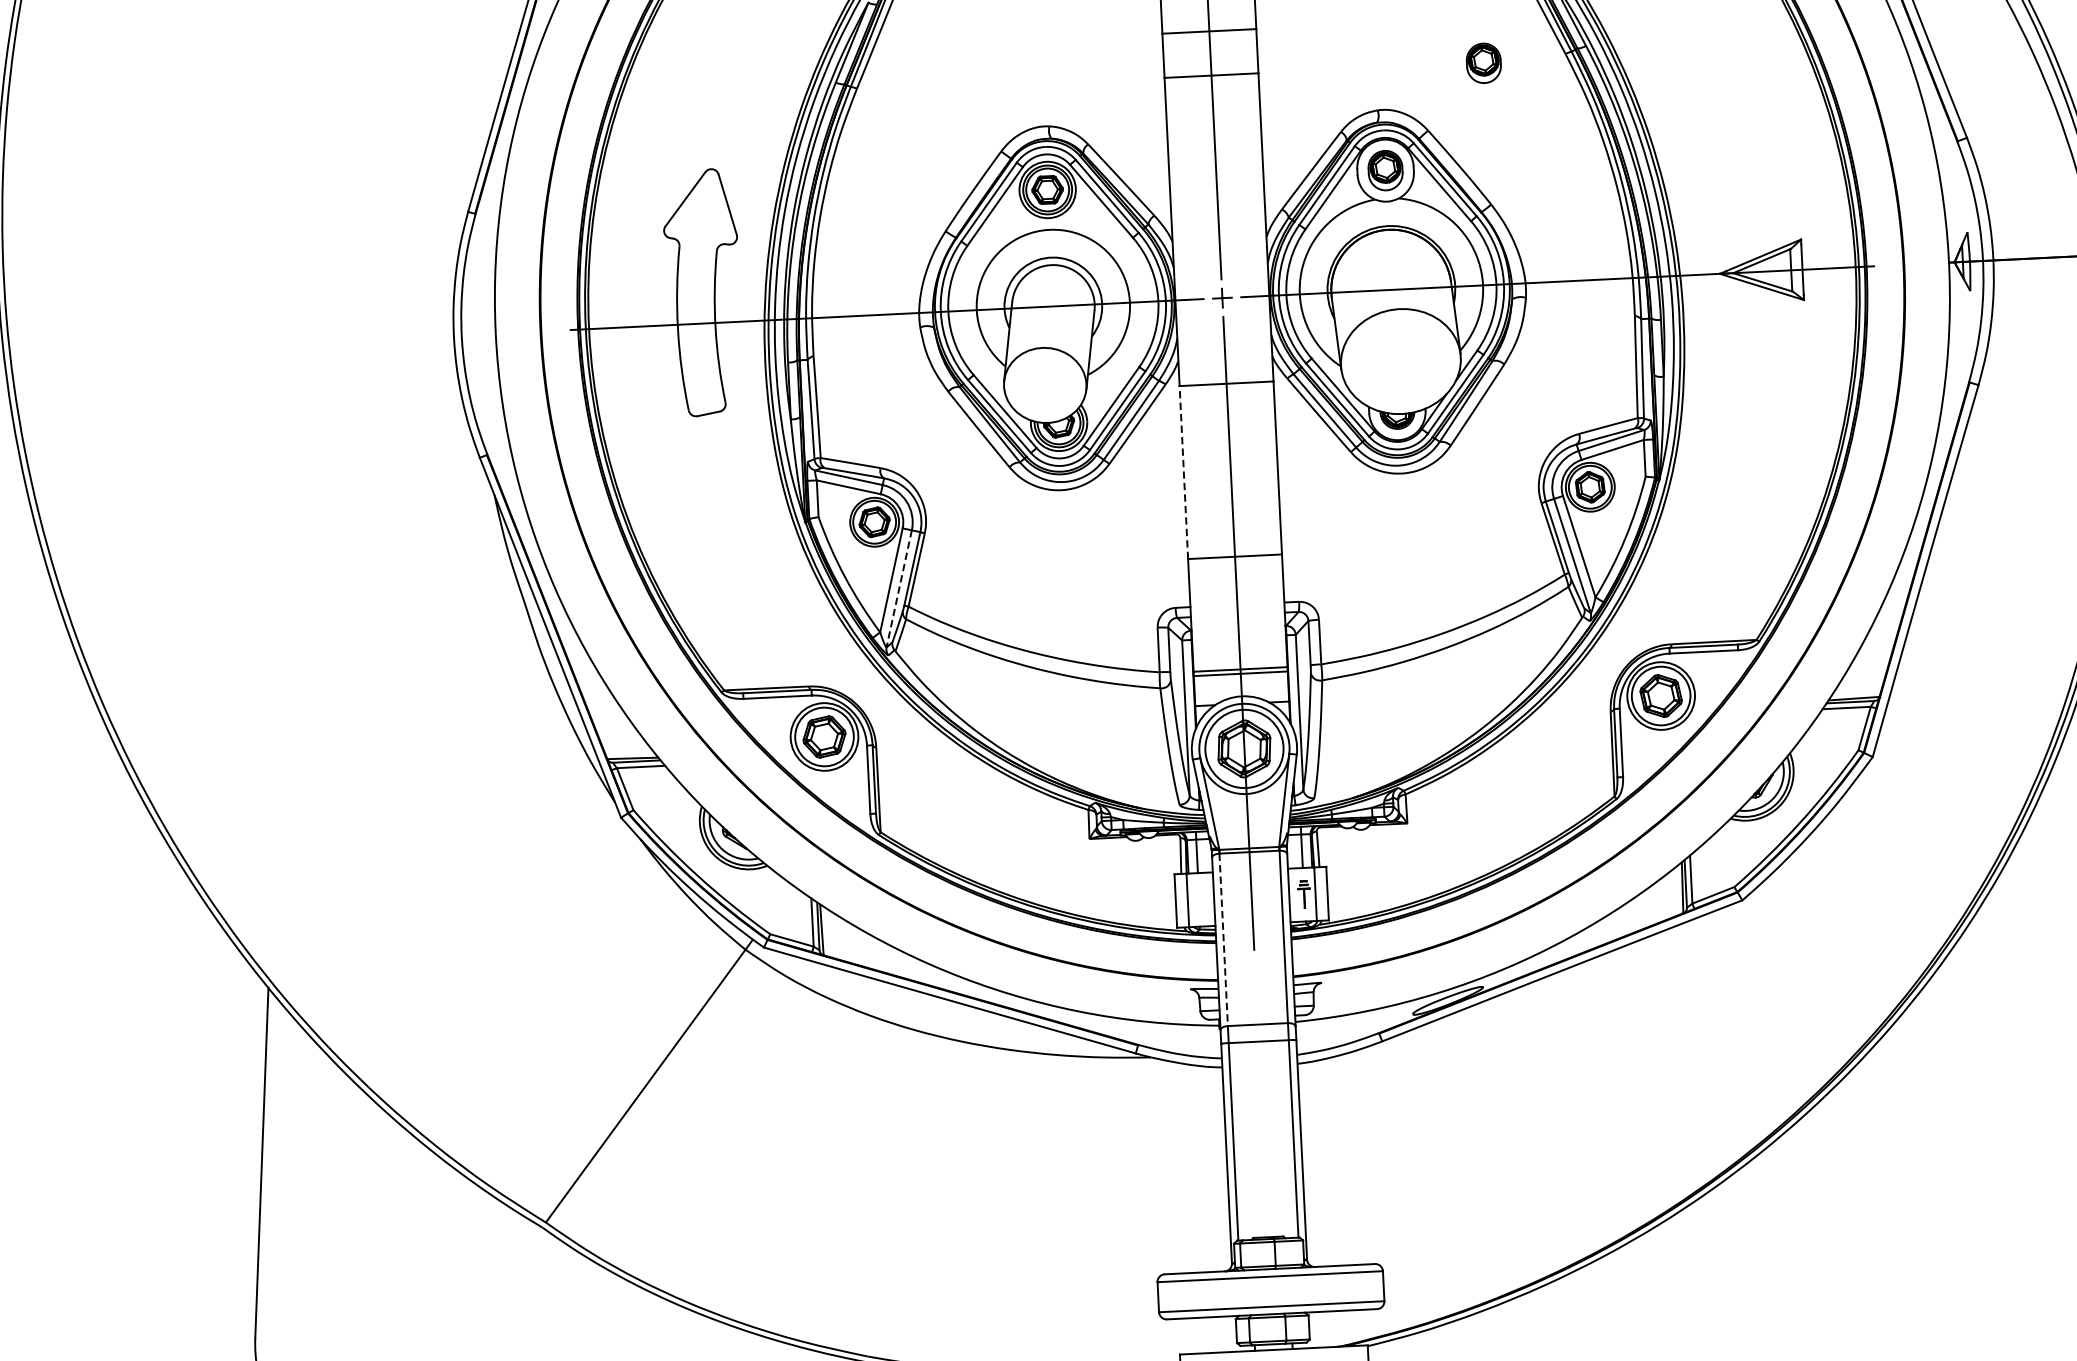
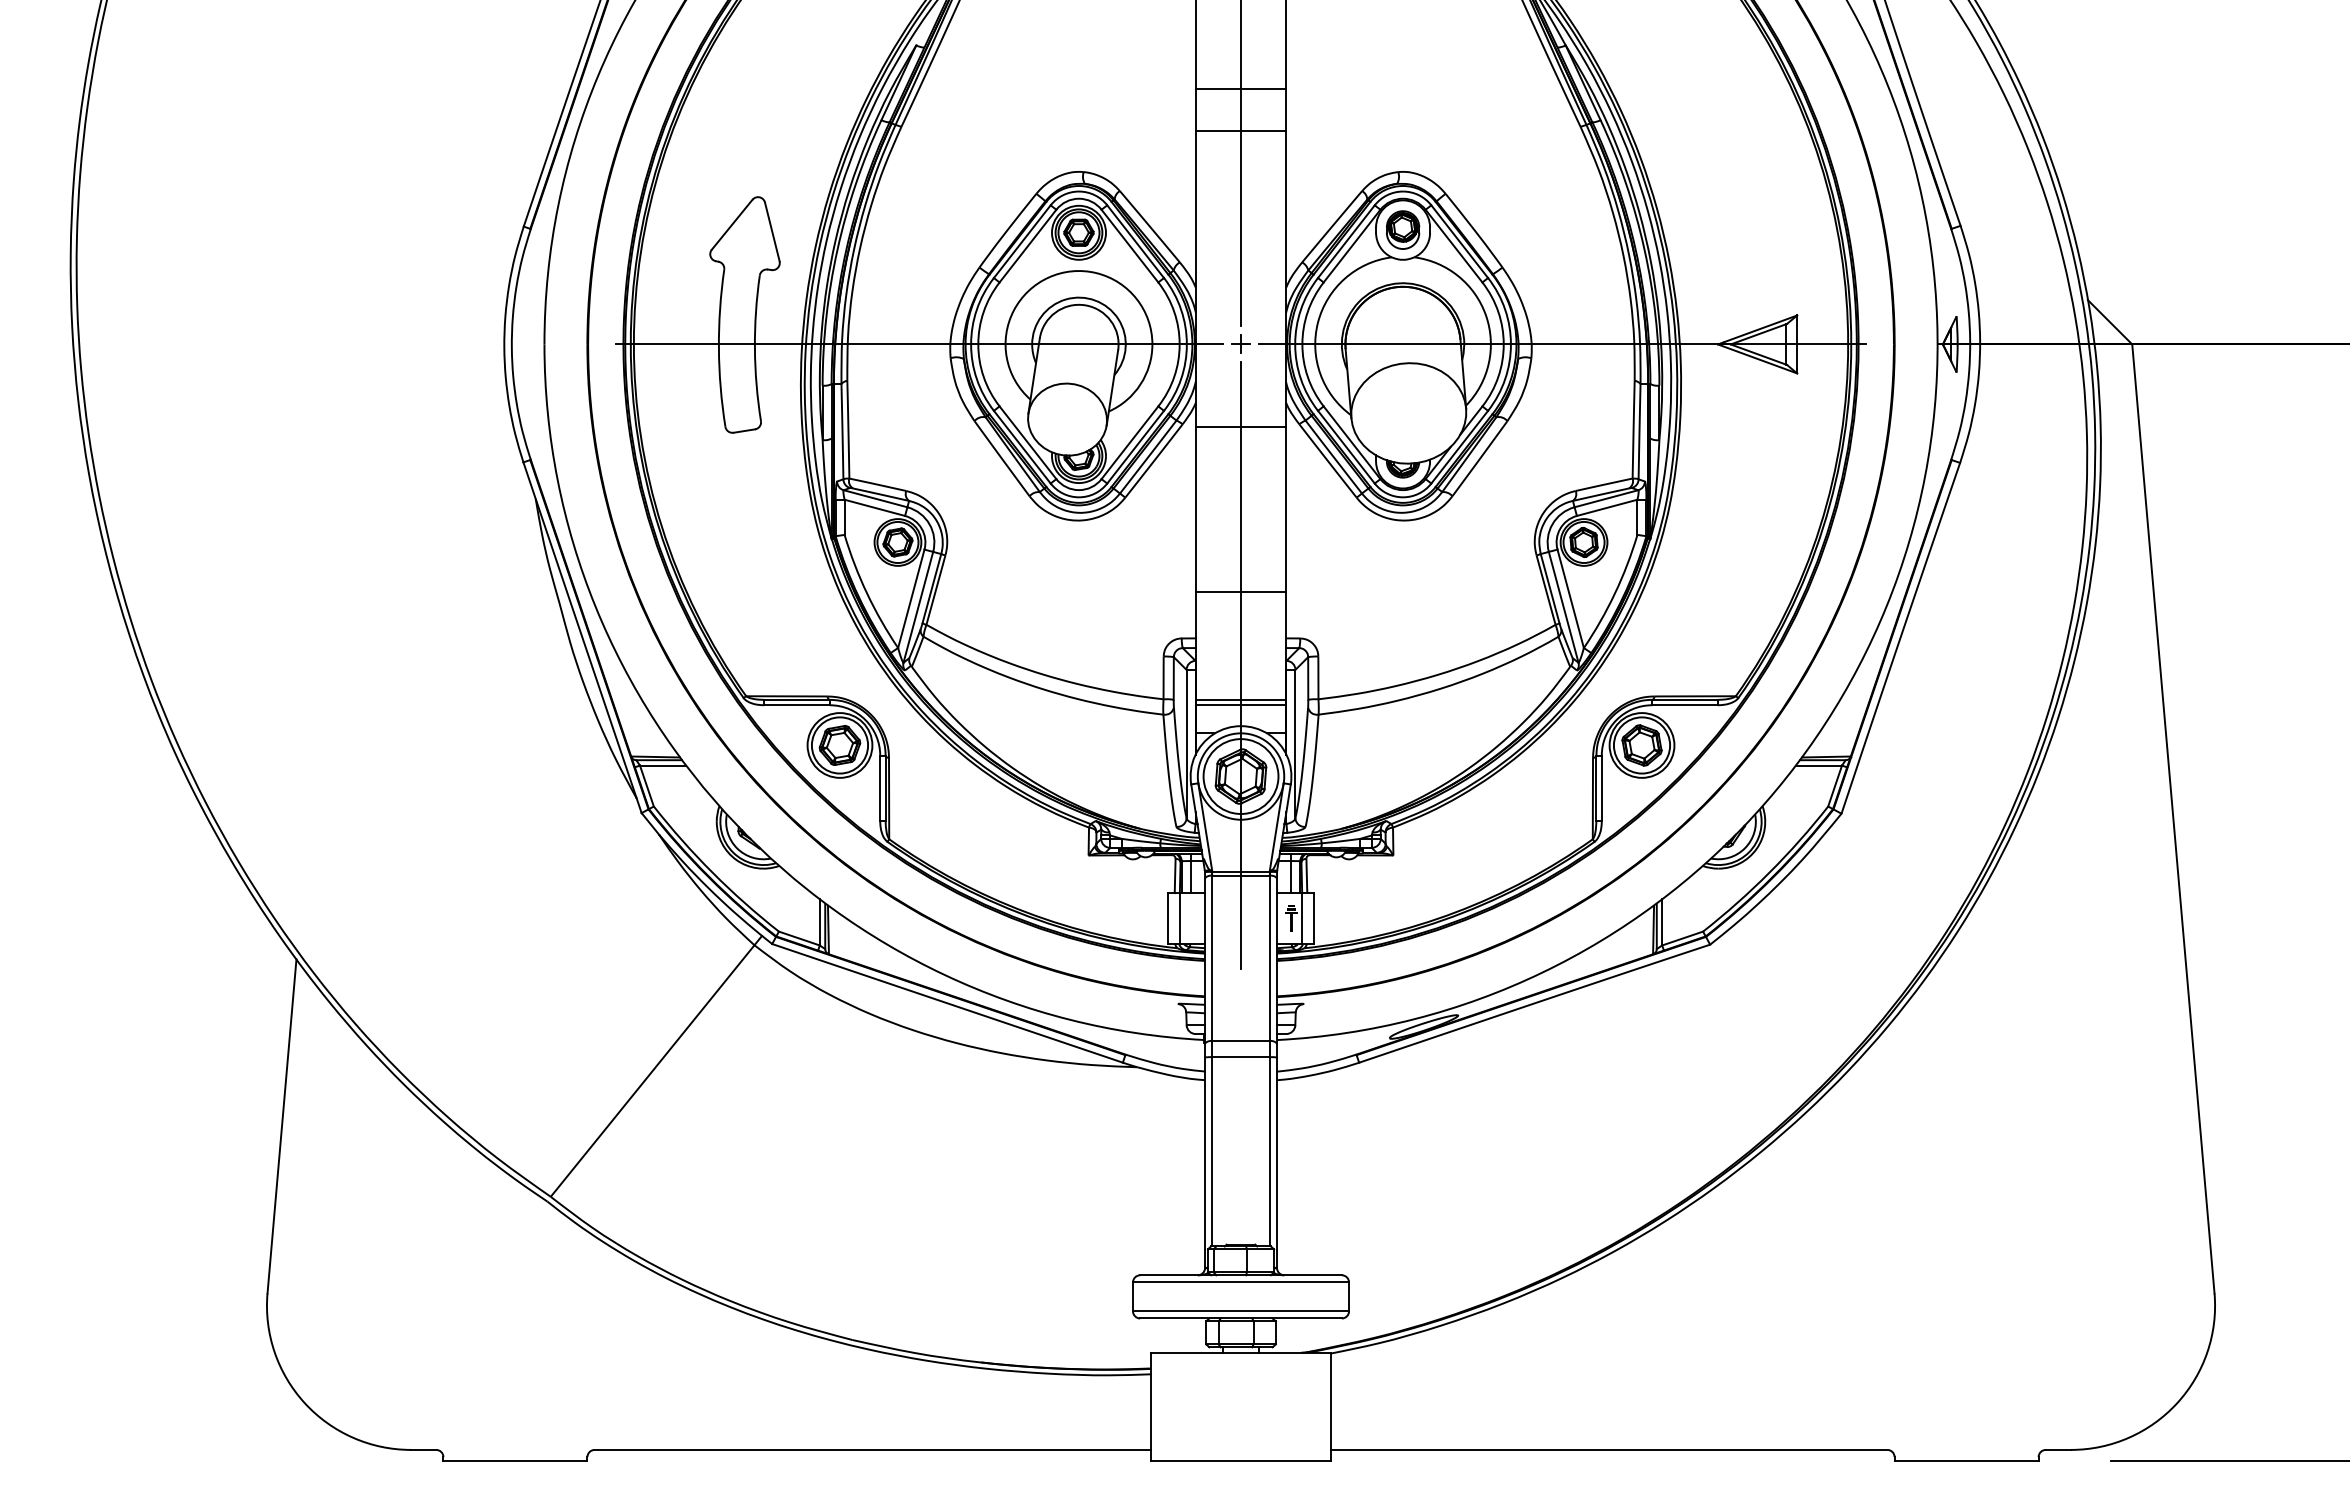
part: (1484, 62) -> (1502, 131), removed
line: (1184, 472) -> (1196, 509), dashed -> solid
line: (899, 589) -> (918, 607), dashed -> solid
line: (1223, 940) -> (1212, 958), dashed -> solid

